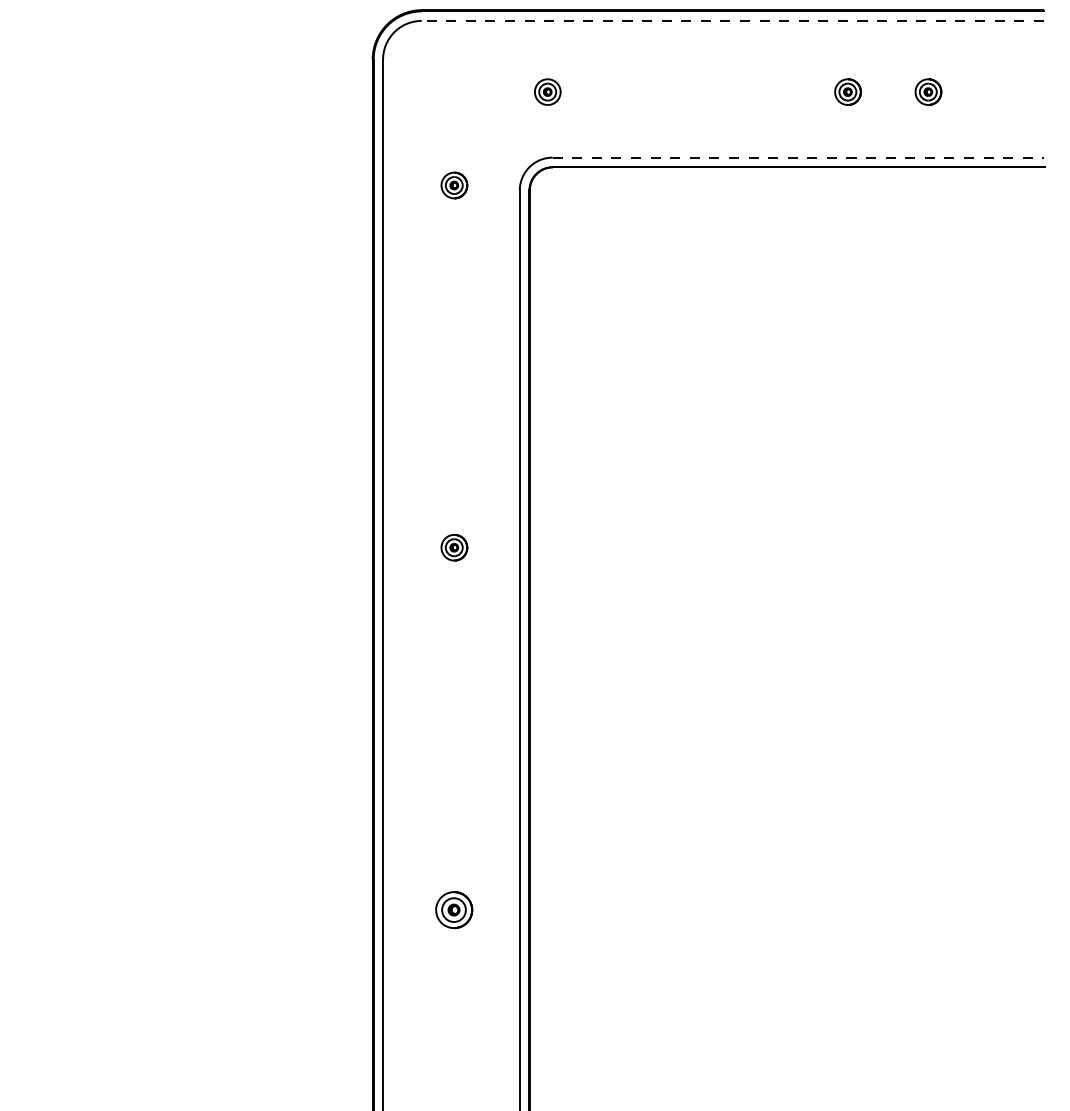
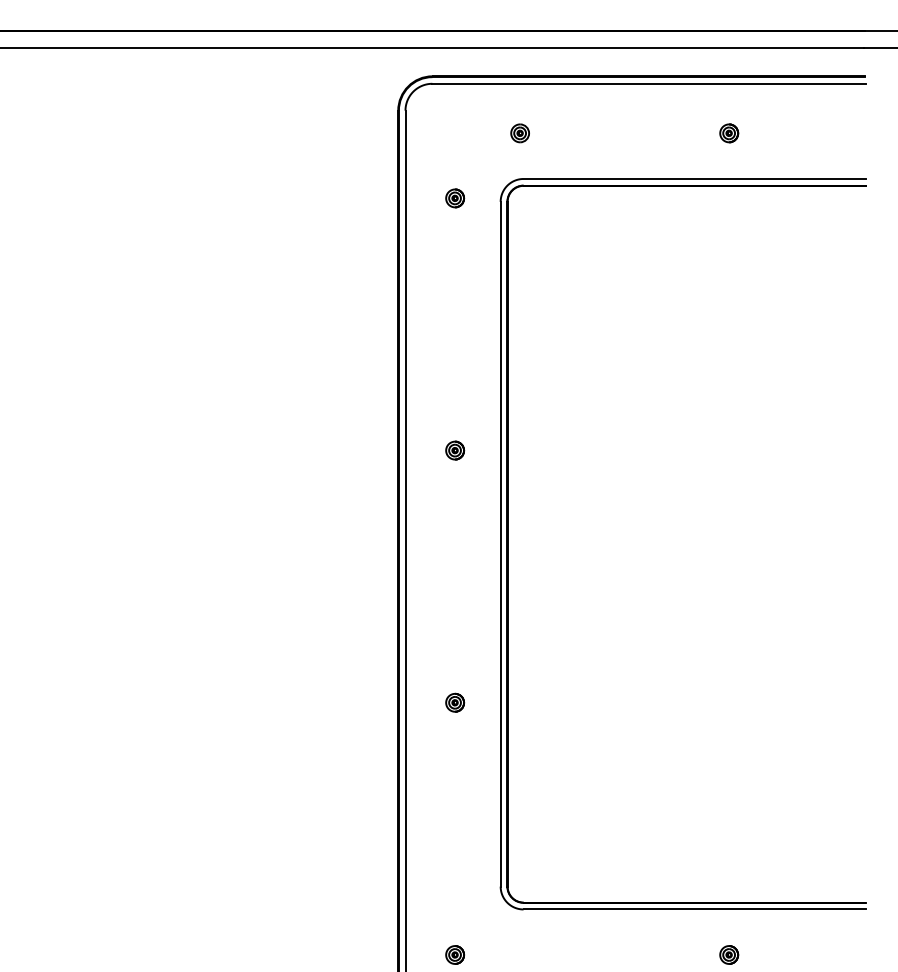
line: (732, 20) -> (648, 83), dashed -> solid
part: (928, 92) -> (785, 133), removed
line: (798, 156) -> (694, 178), dashed -> solid
part: (454, 909) -> (455, 702), size x0.71

